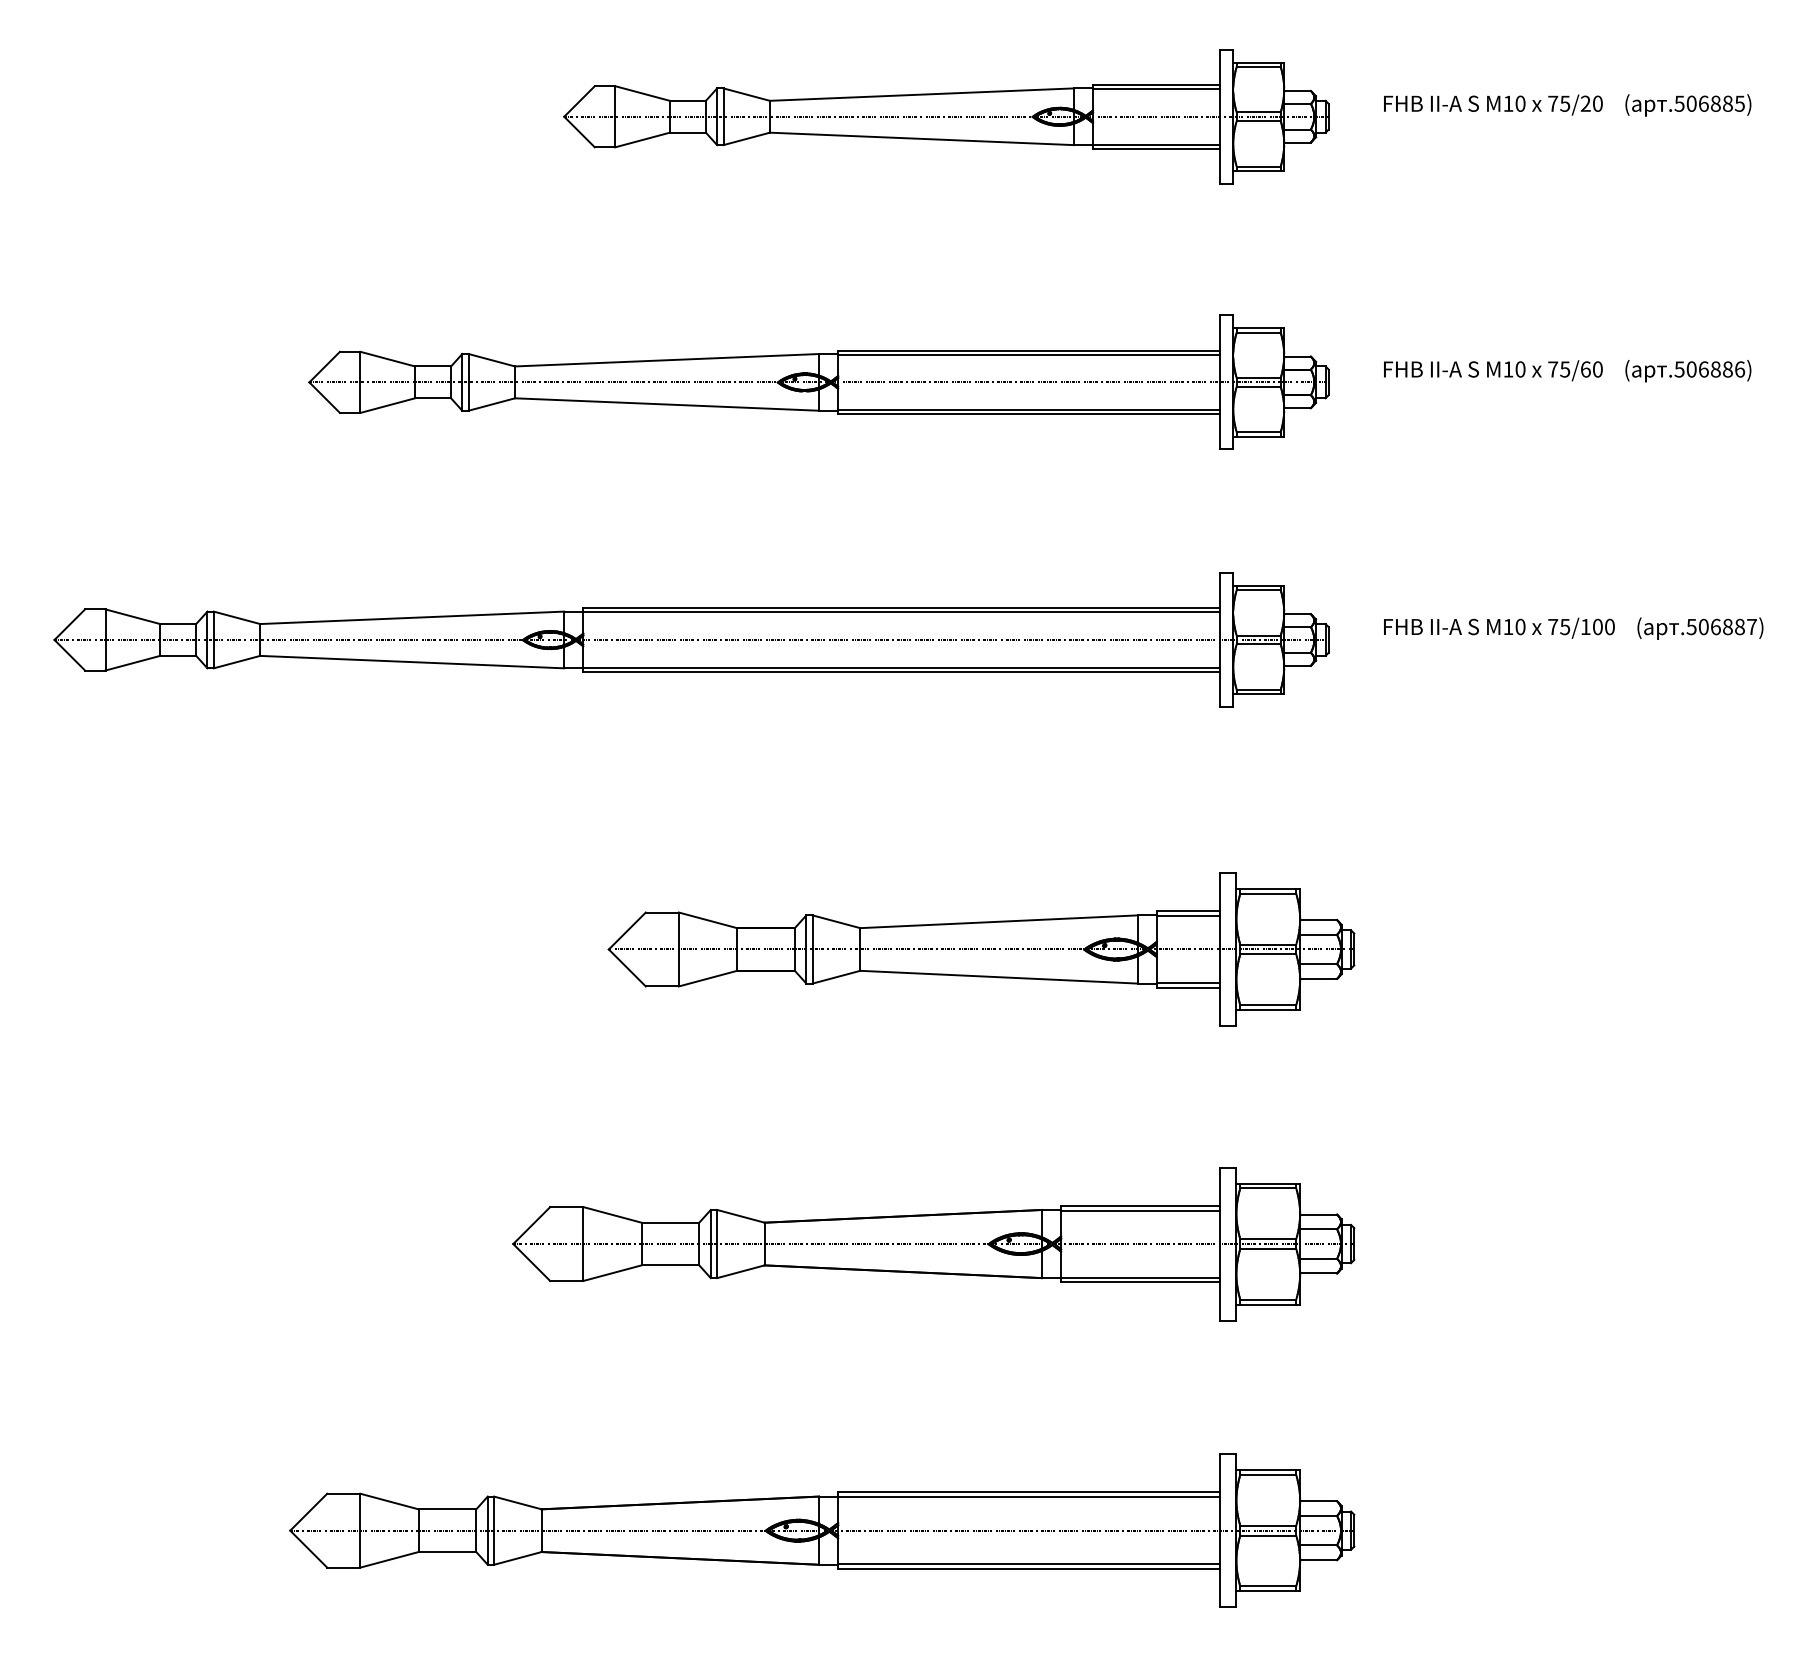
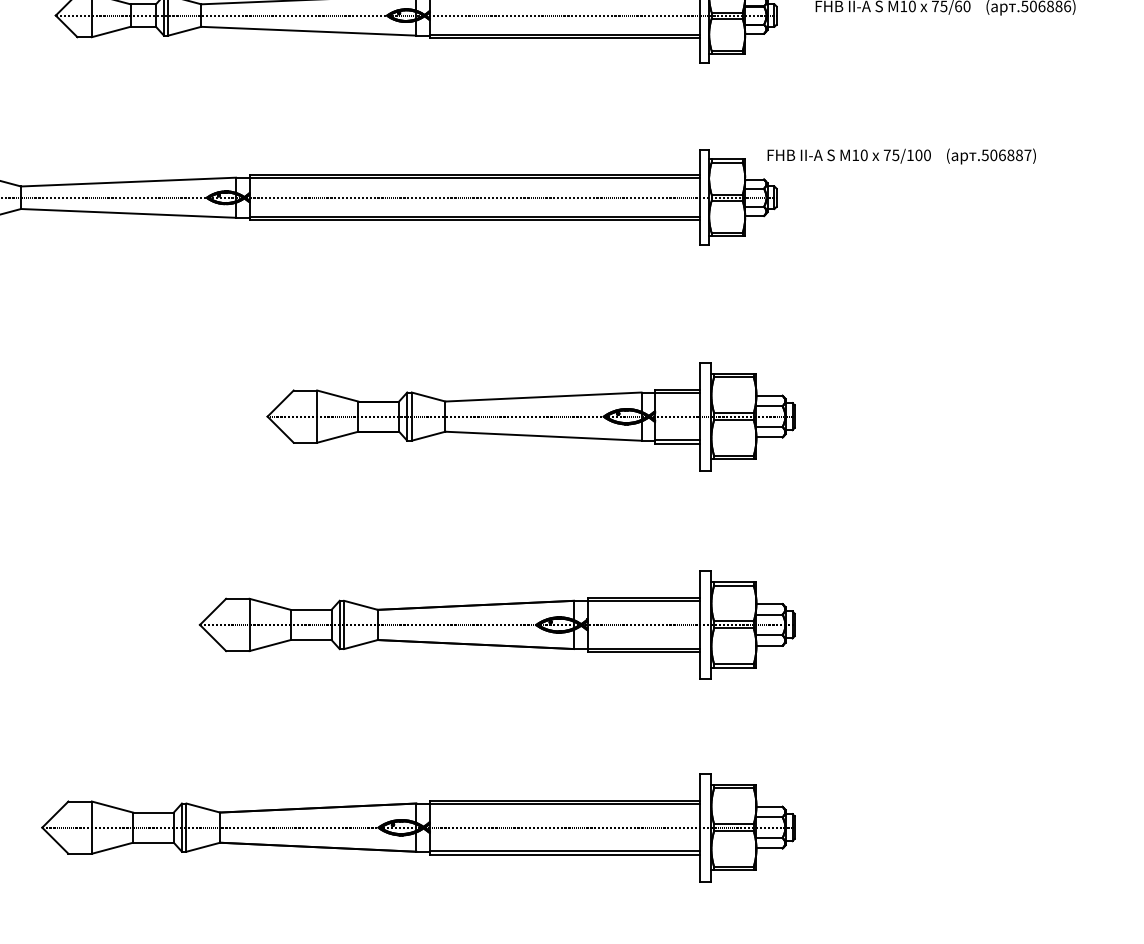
text: (1573, 628) -> (901, 156), moved

